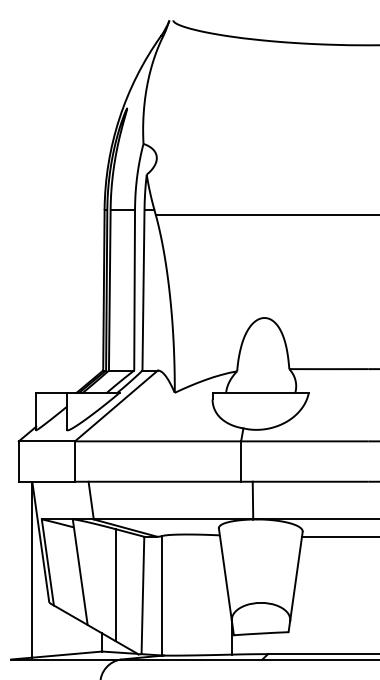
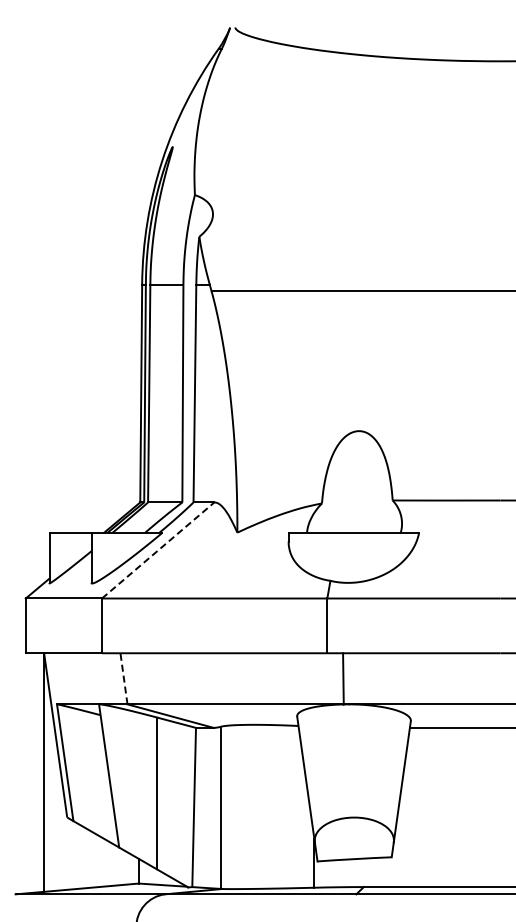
line: (116, 405) -> (158, 550), solid -> dashed
line: (90, 500) -> (123, 678), solid -> dashed

